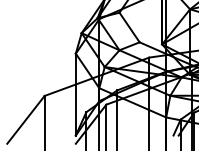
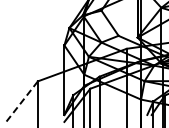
line: (26, 119) -> (22, 101), solid -> dashed

